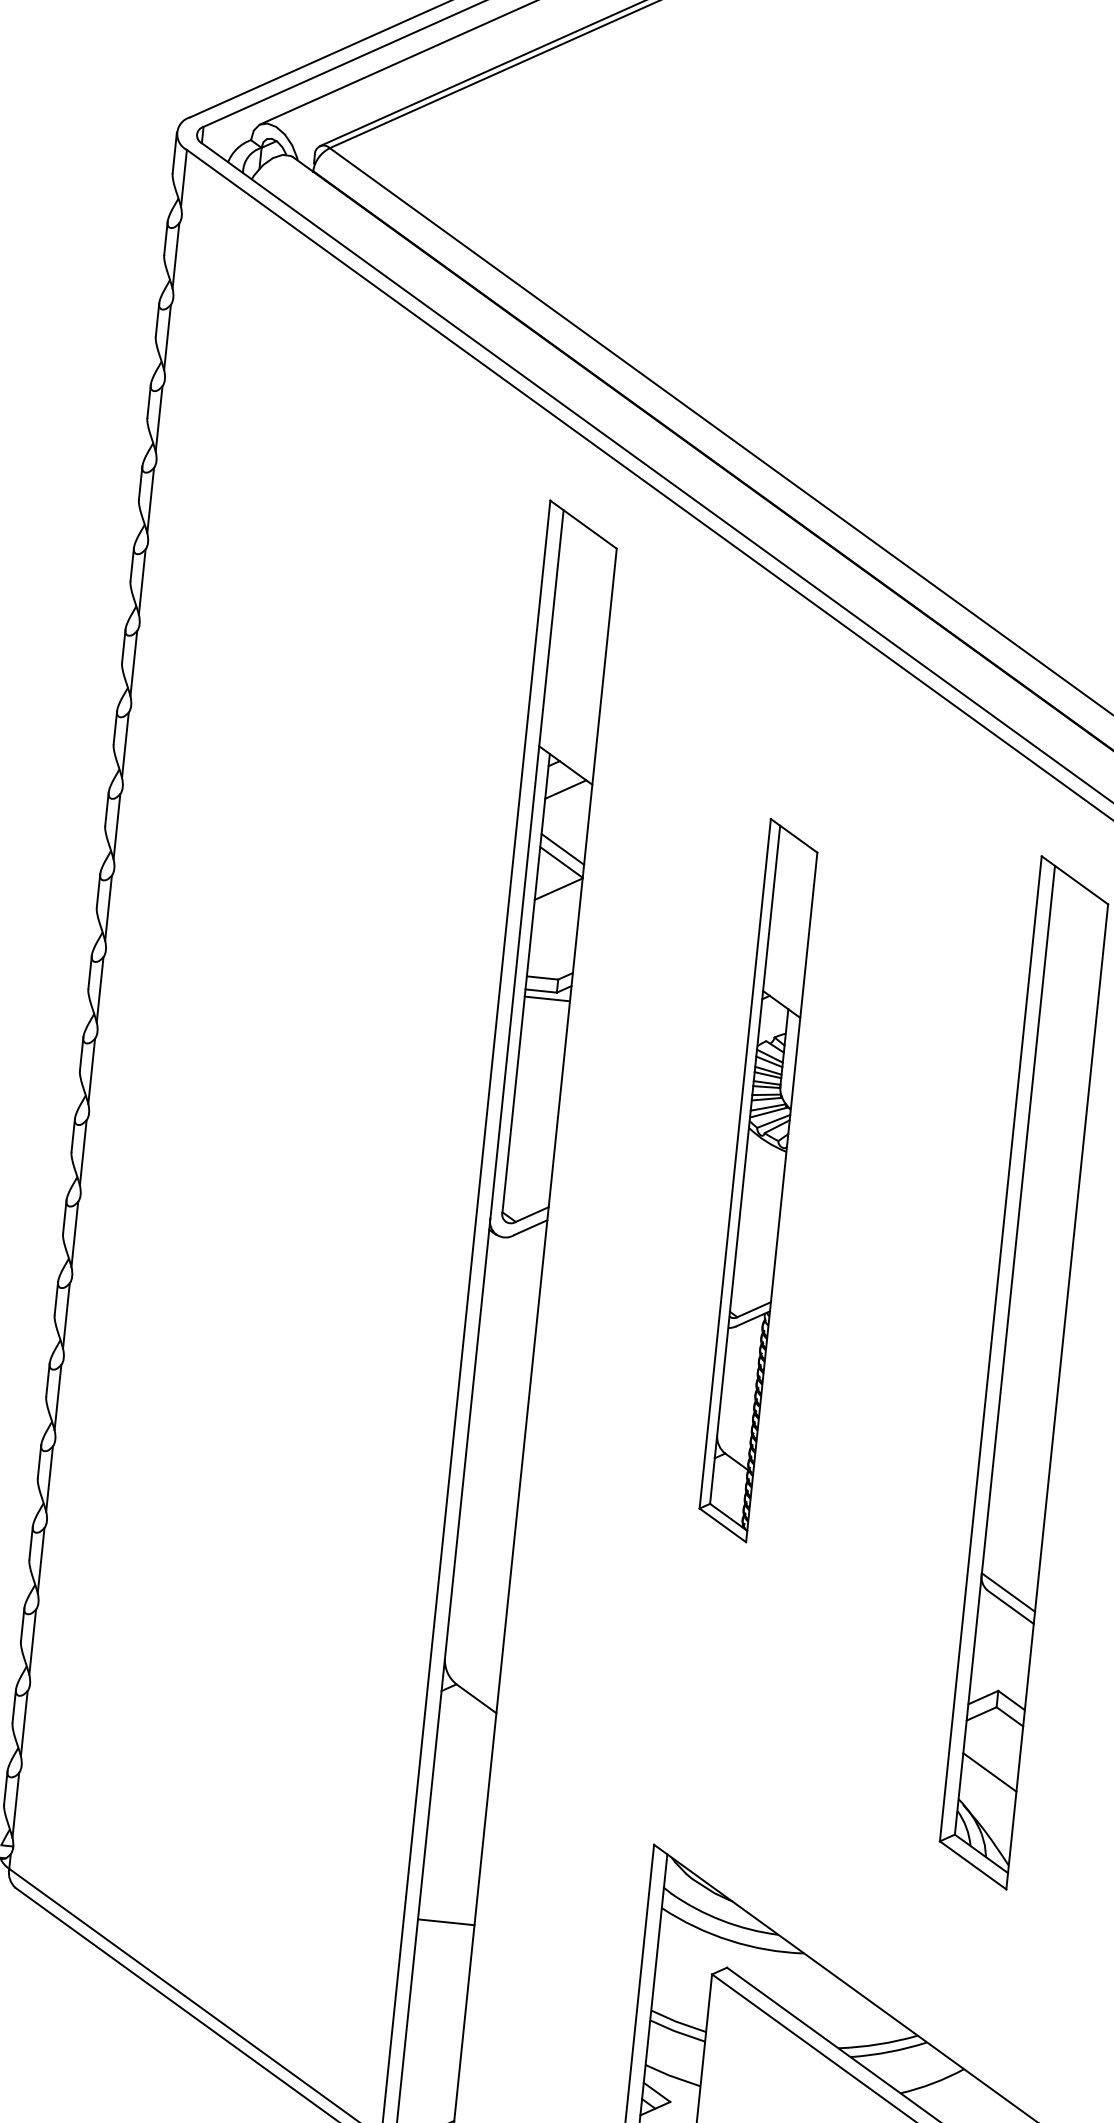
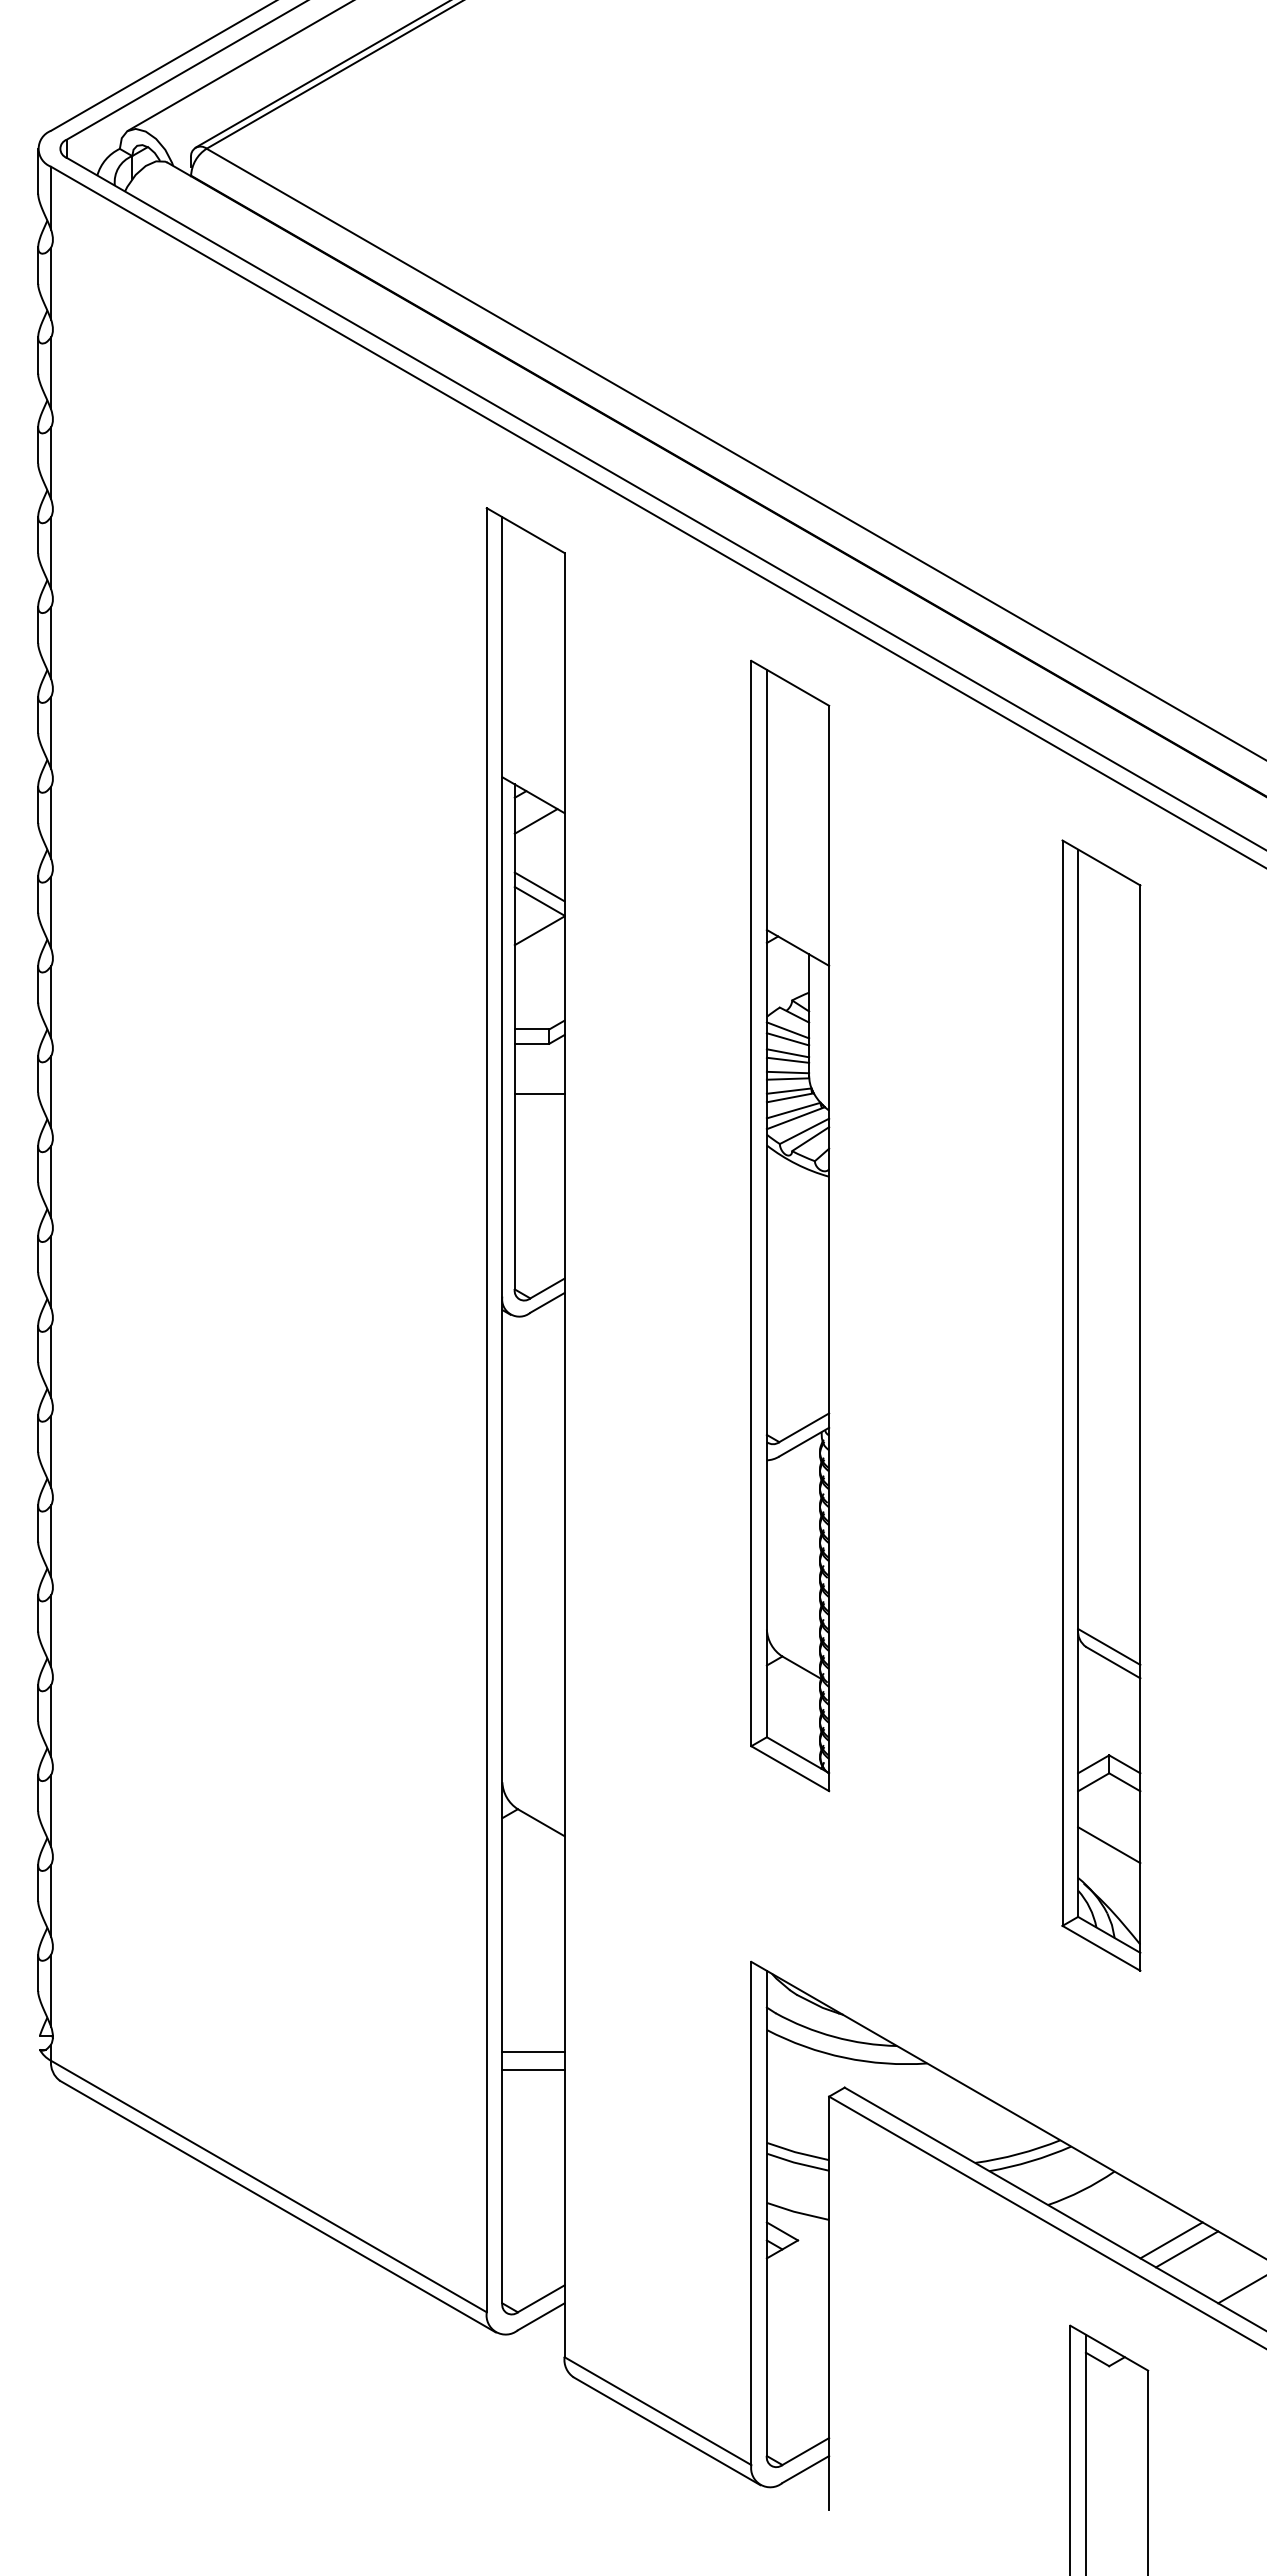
line: (547, 998) -> (539, 1093), moved
part: (758, 1180) -> (790, 1225), size x1.43
line: (448, 1905) -> (533, 2051), added

